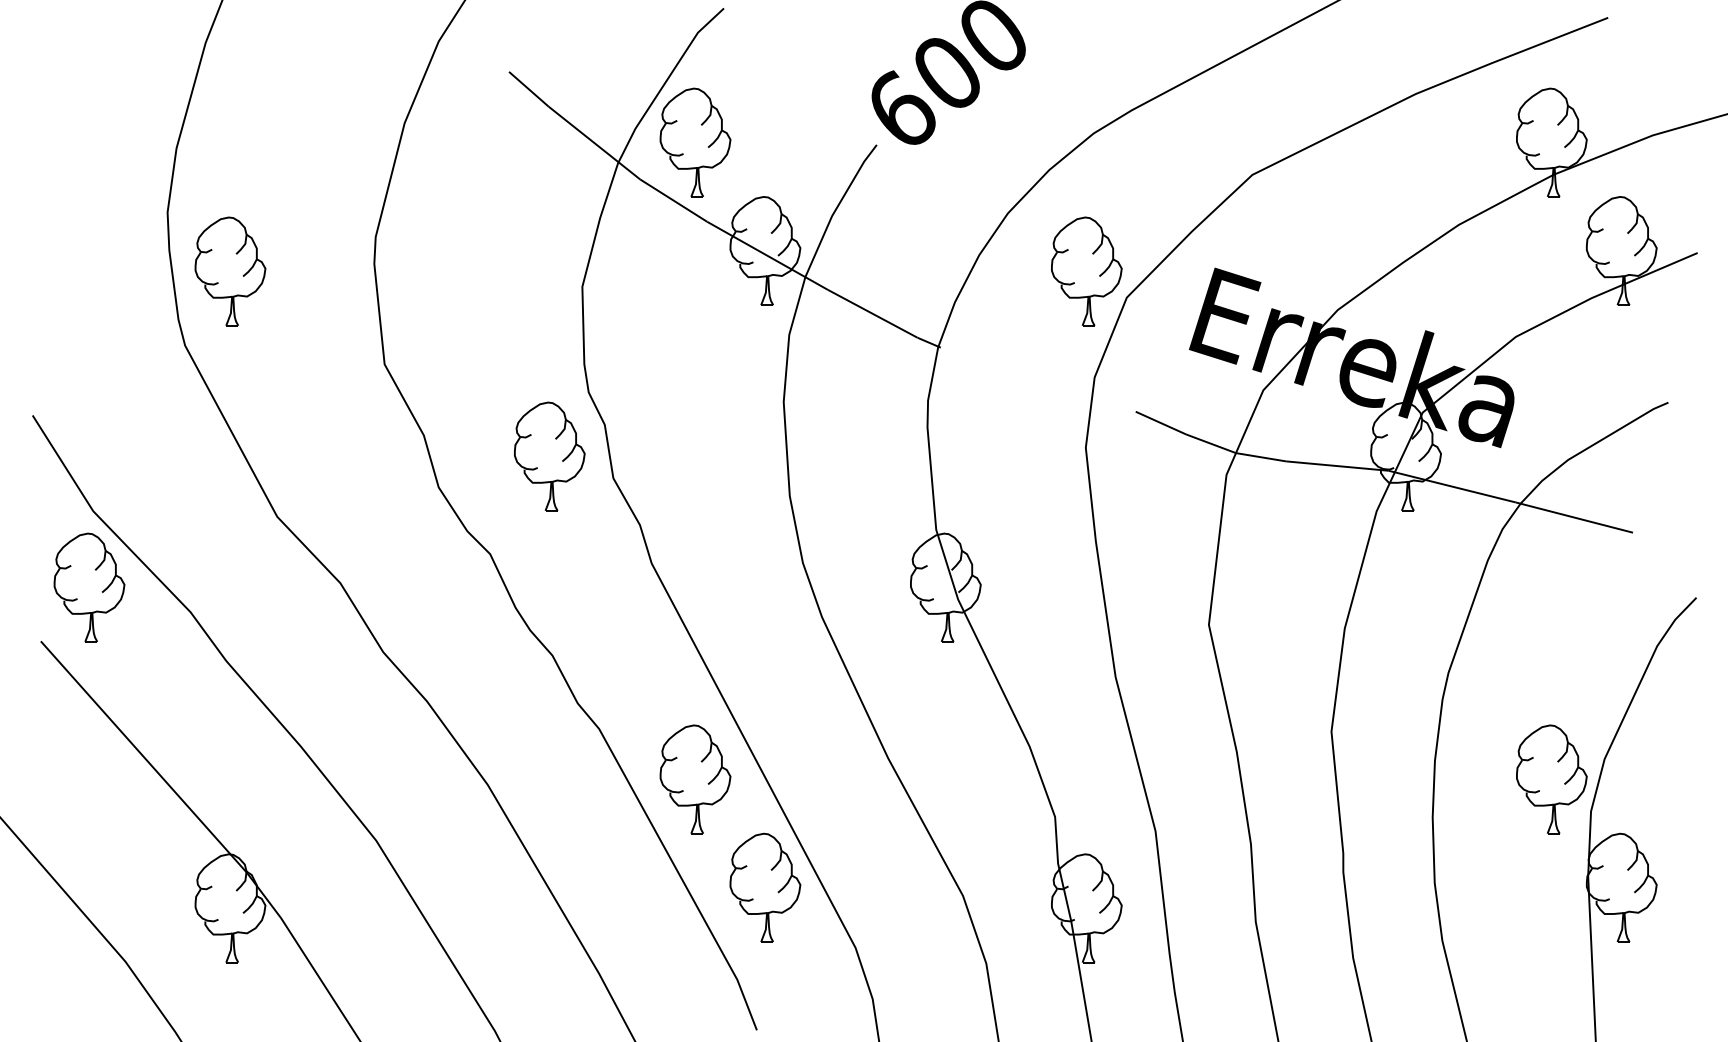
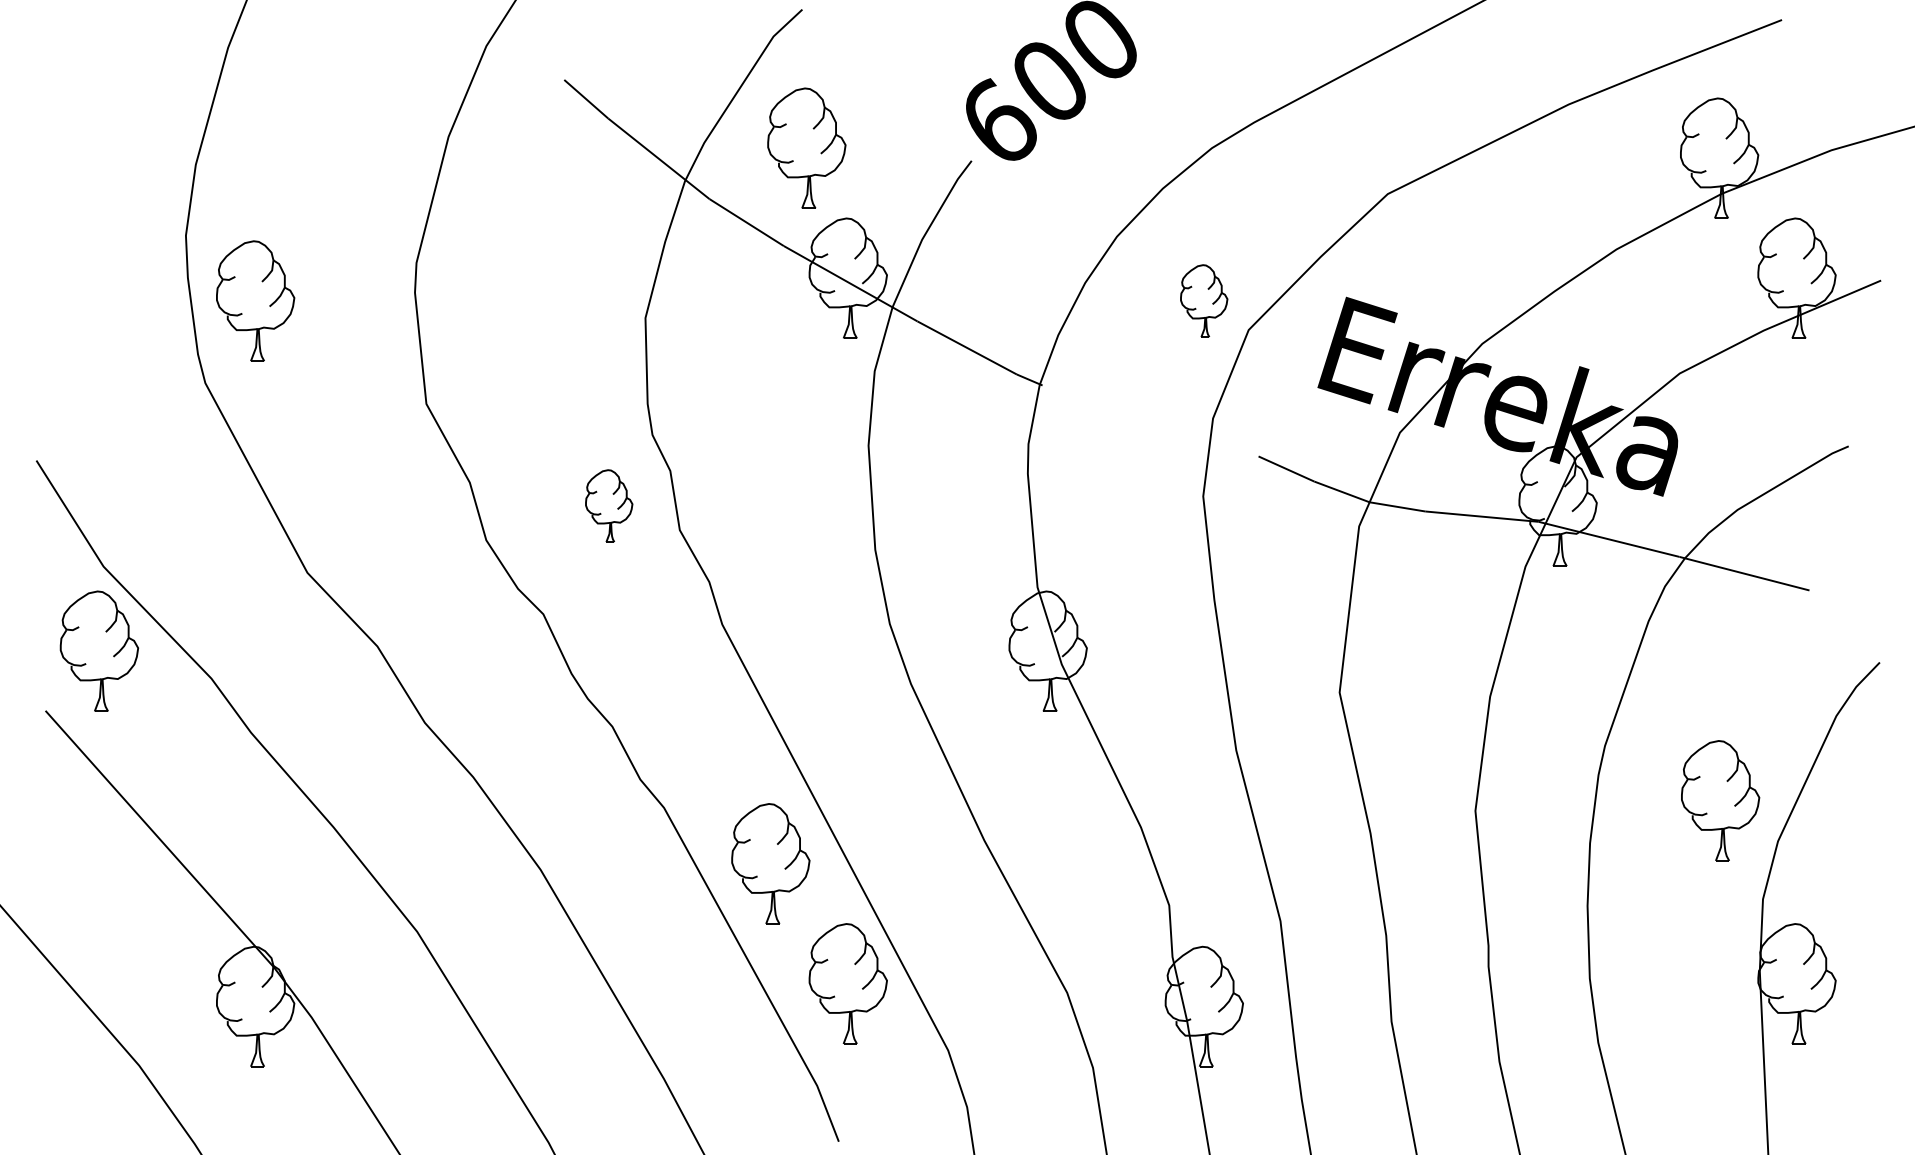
part: (695, 141) -> (806, 147), moved
part: (1086, 270) -> (1203, 300), size x0.6
part: (548, 456) -> (608, 505), size x0.6
part: (1551, 779) -> (1720, 800), moved

